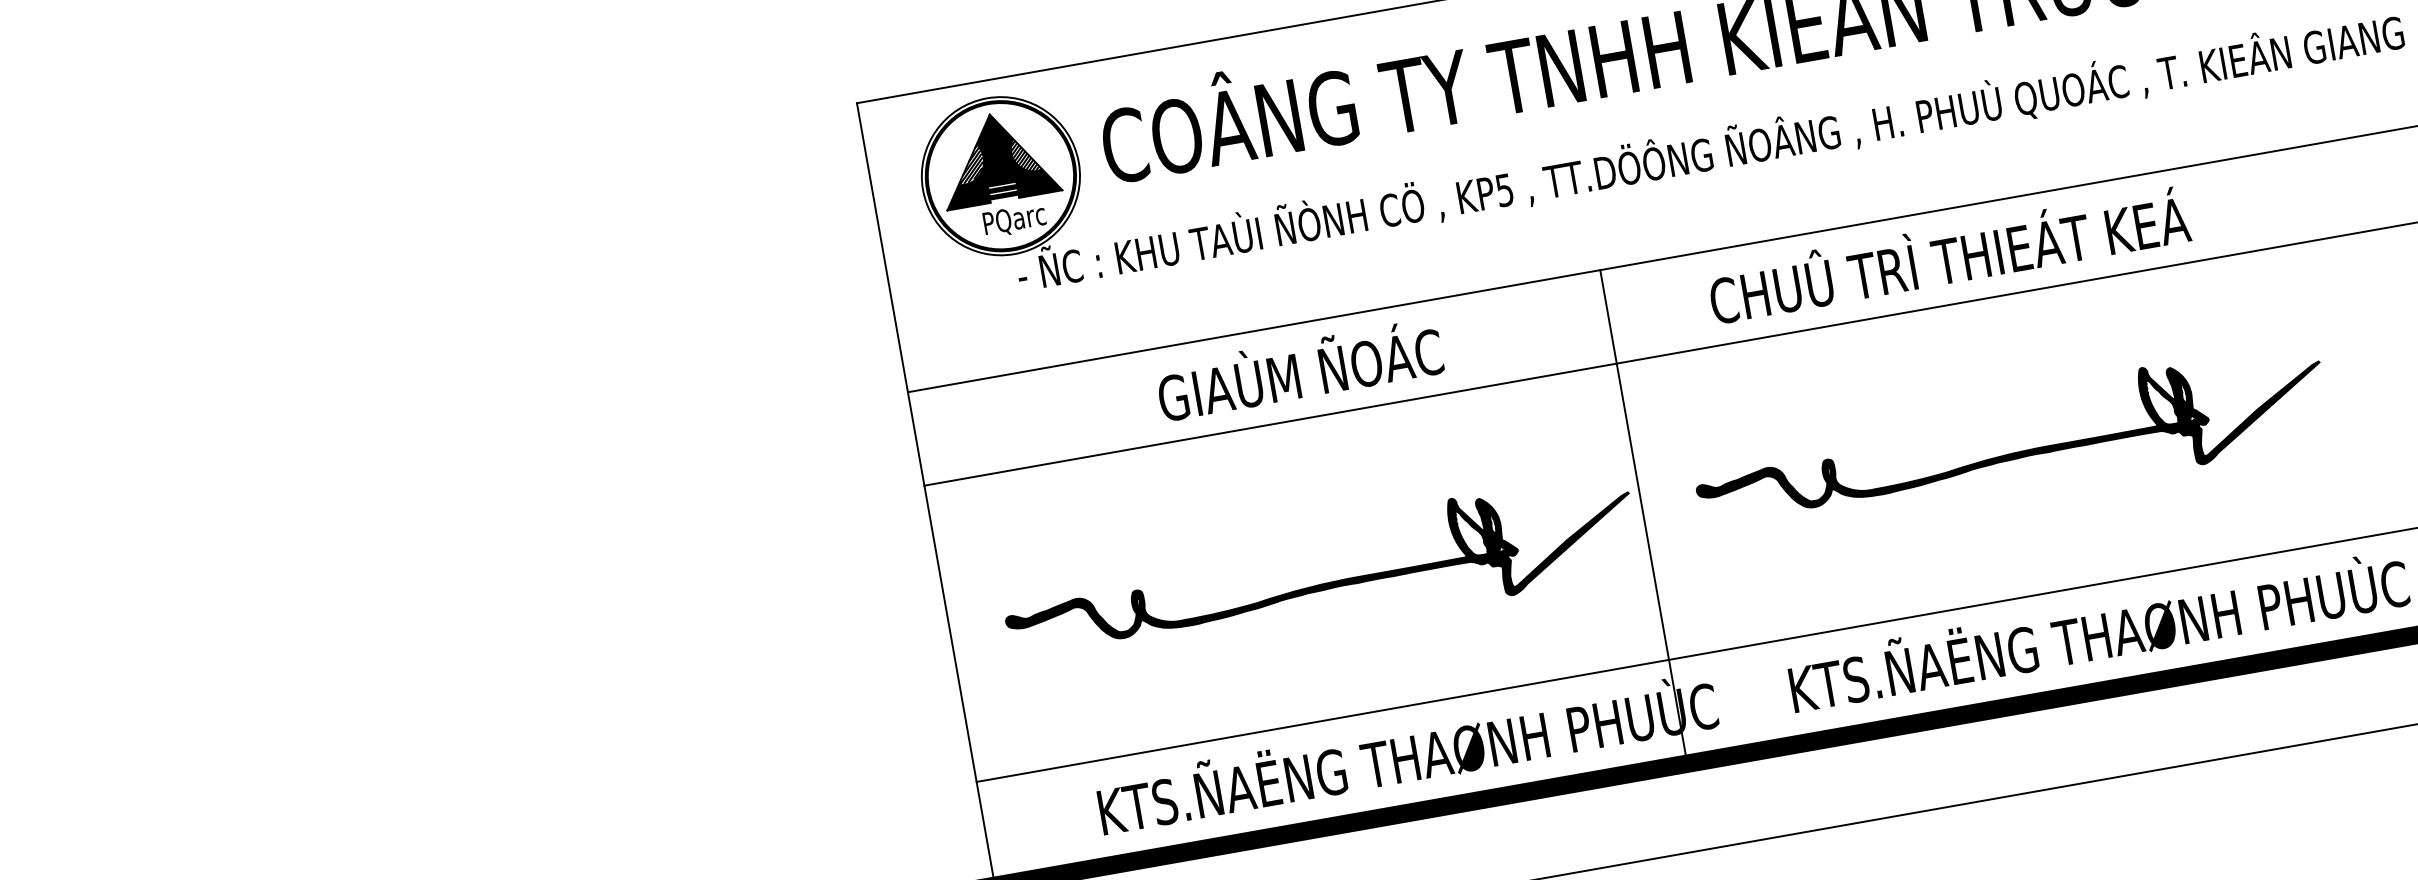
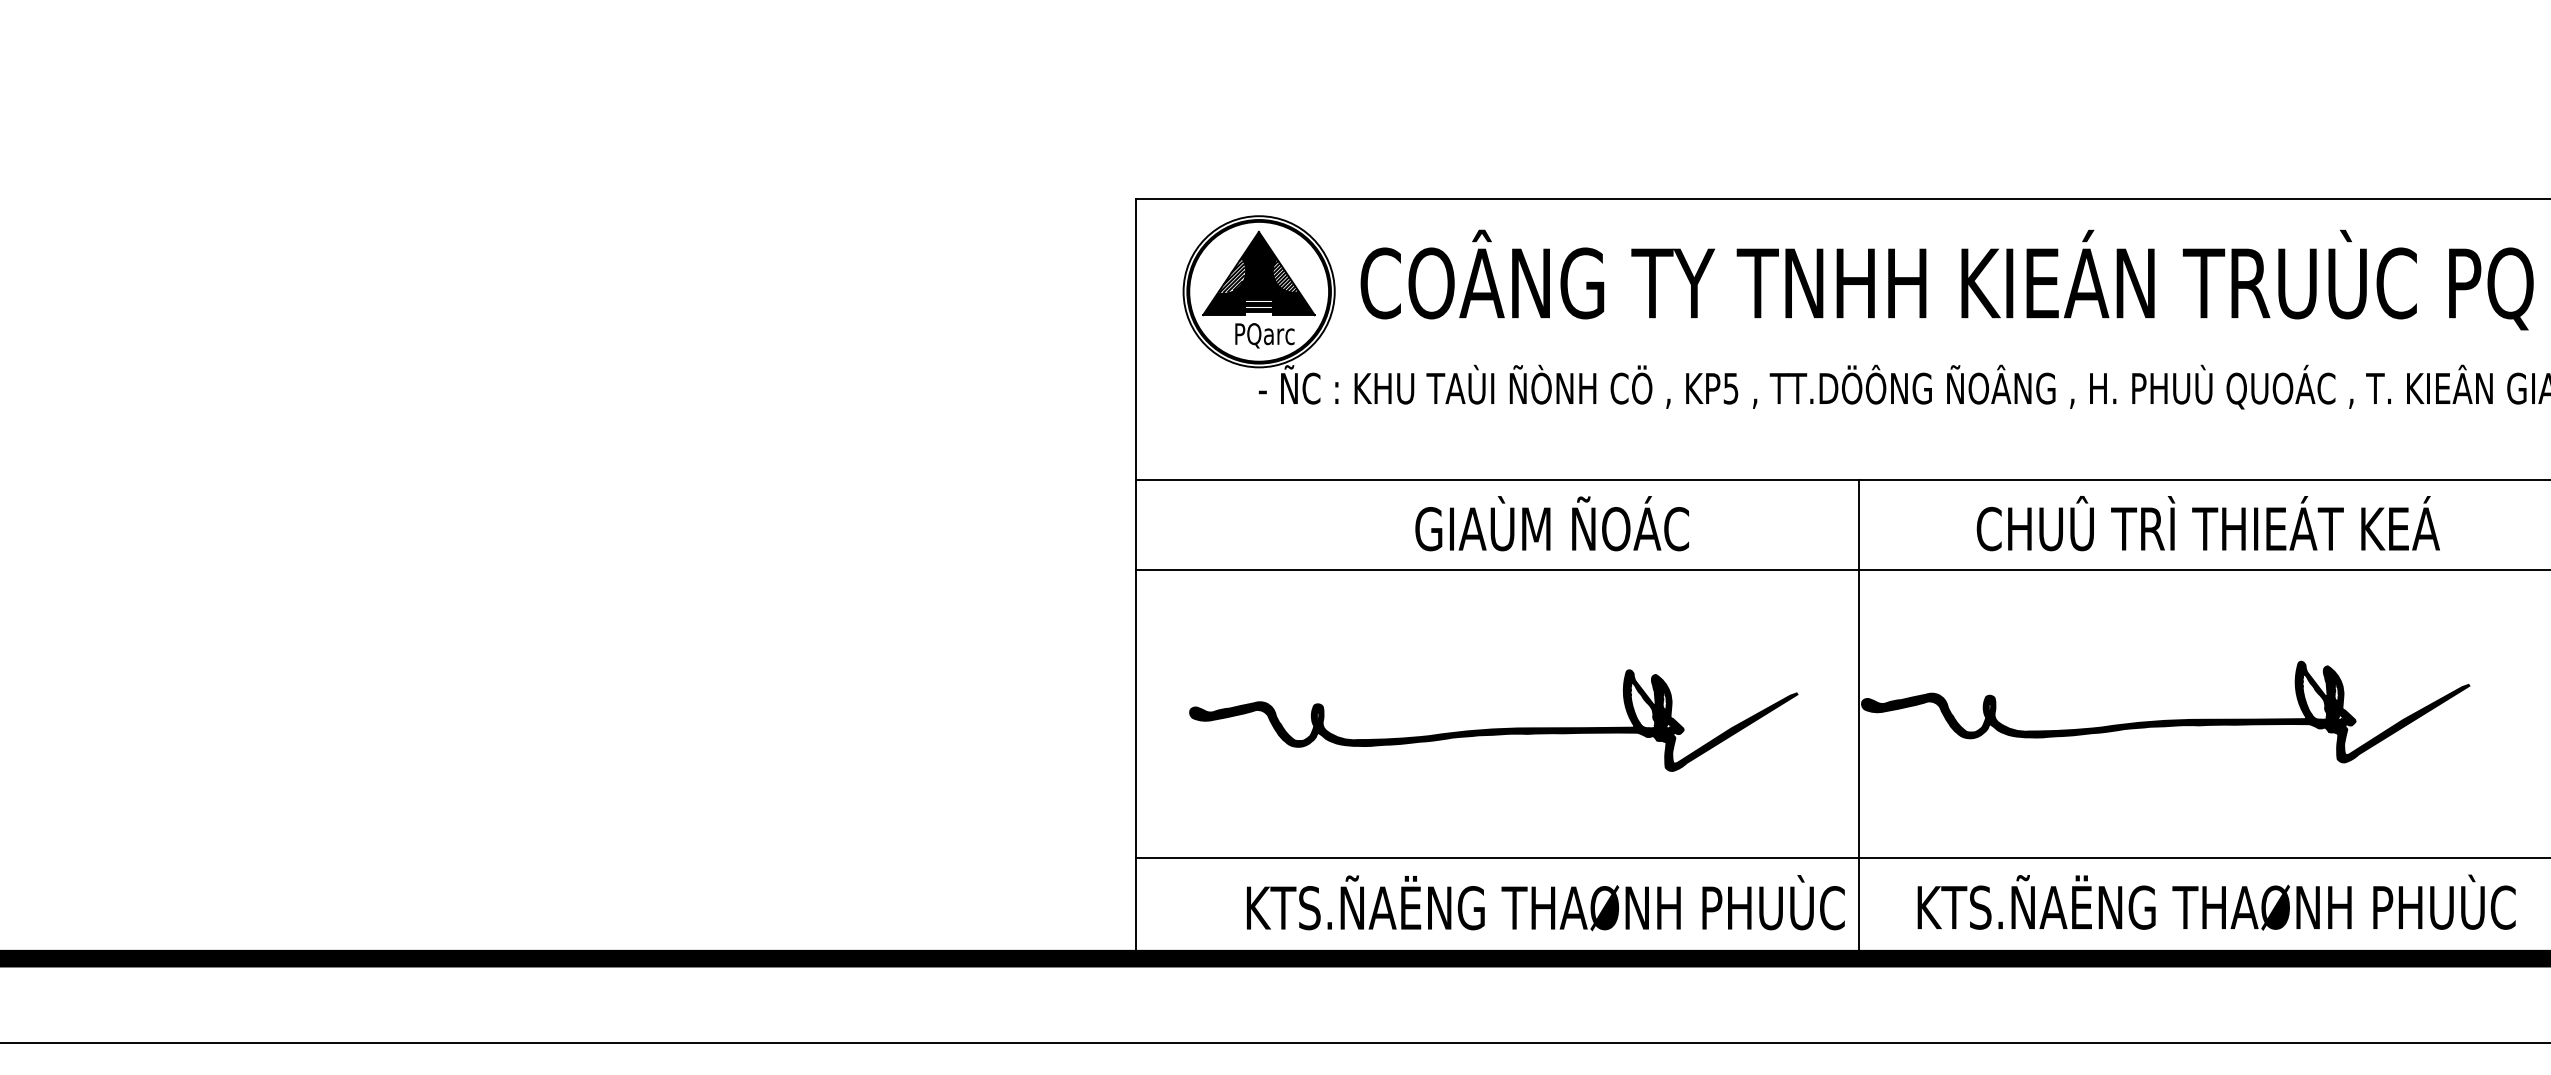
text: (1948, 255) -> (2207, 523), moved
text: (1298, 369) -> (1551, 523), moved
line: (1643, 516) -> (1858, 718), moved

